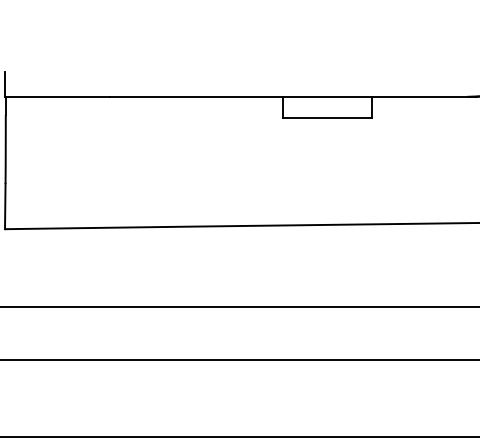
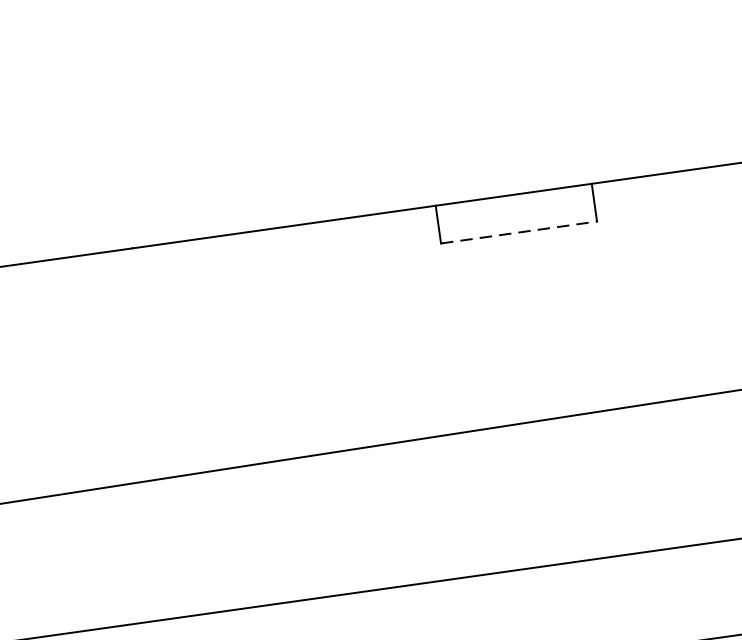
line: (328, 118) -> (520, 232), solid -> dashed

